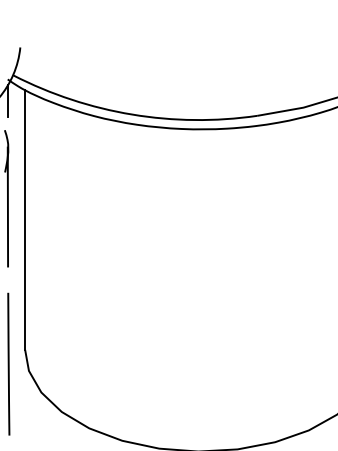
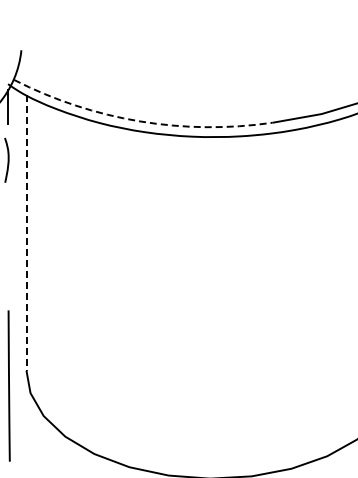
arc: (132, 114) -> (140, 121), solid -> dashed
line: (8, 207) -> (8, 219), removed
line: (25, 219) -> (26, 232), solid -> dashed

